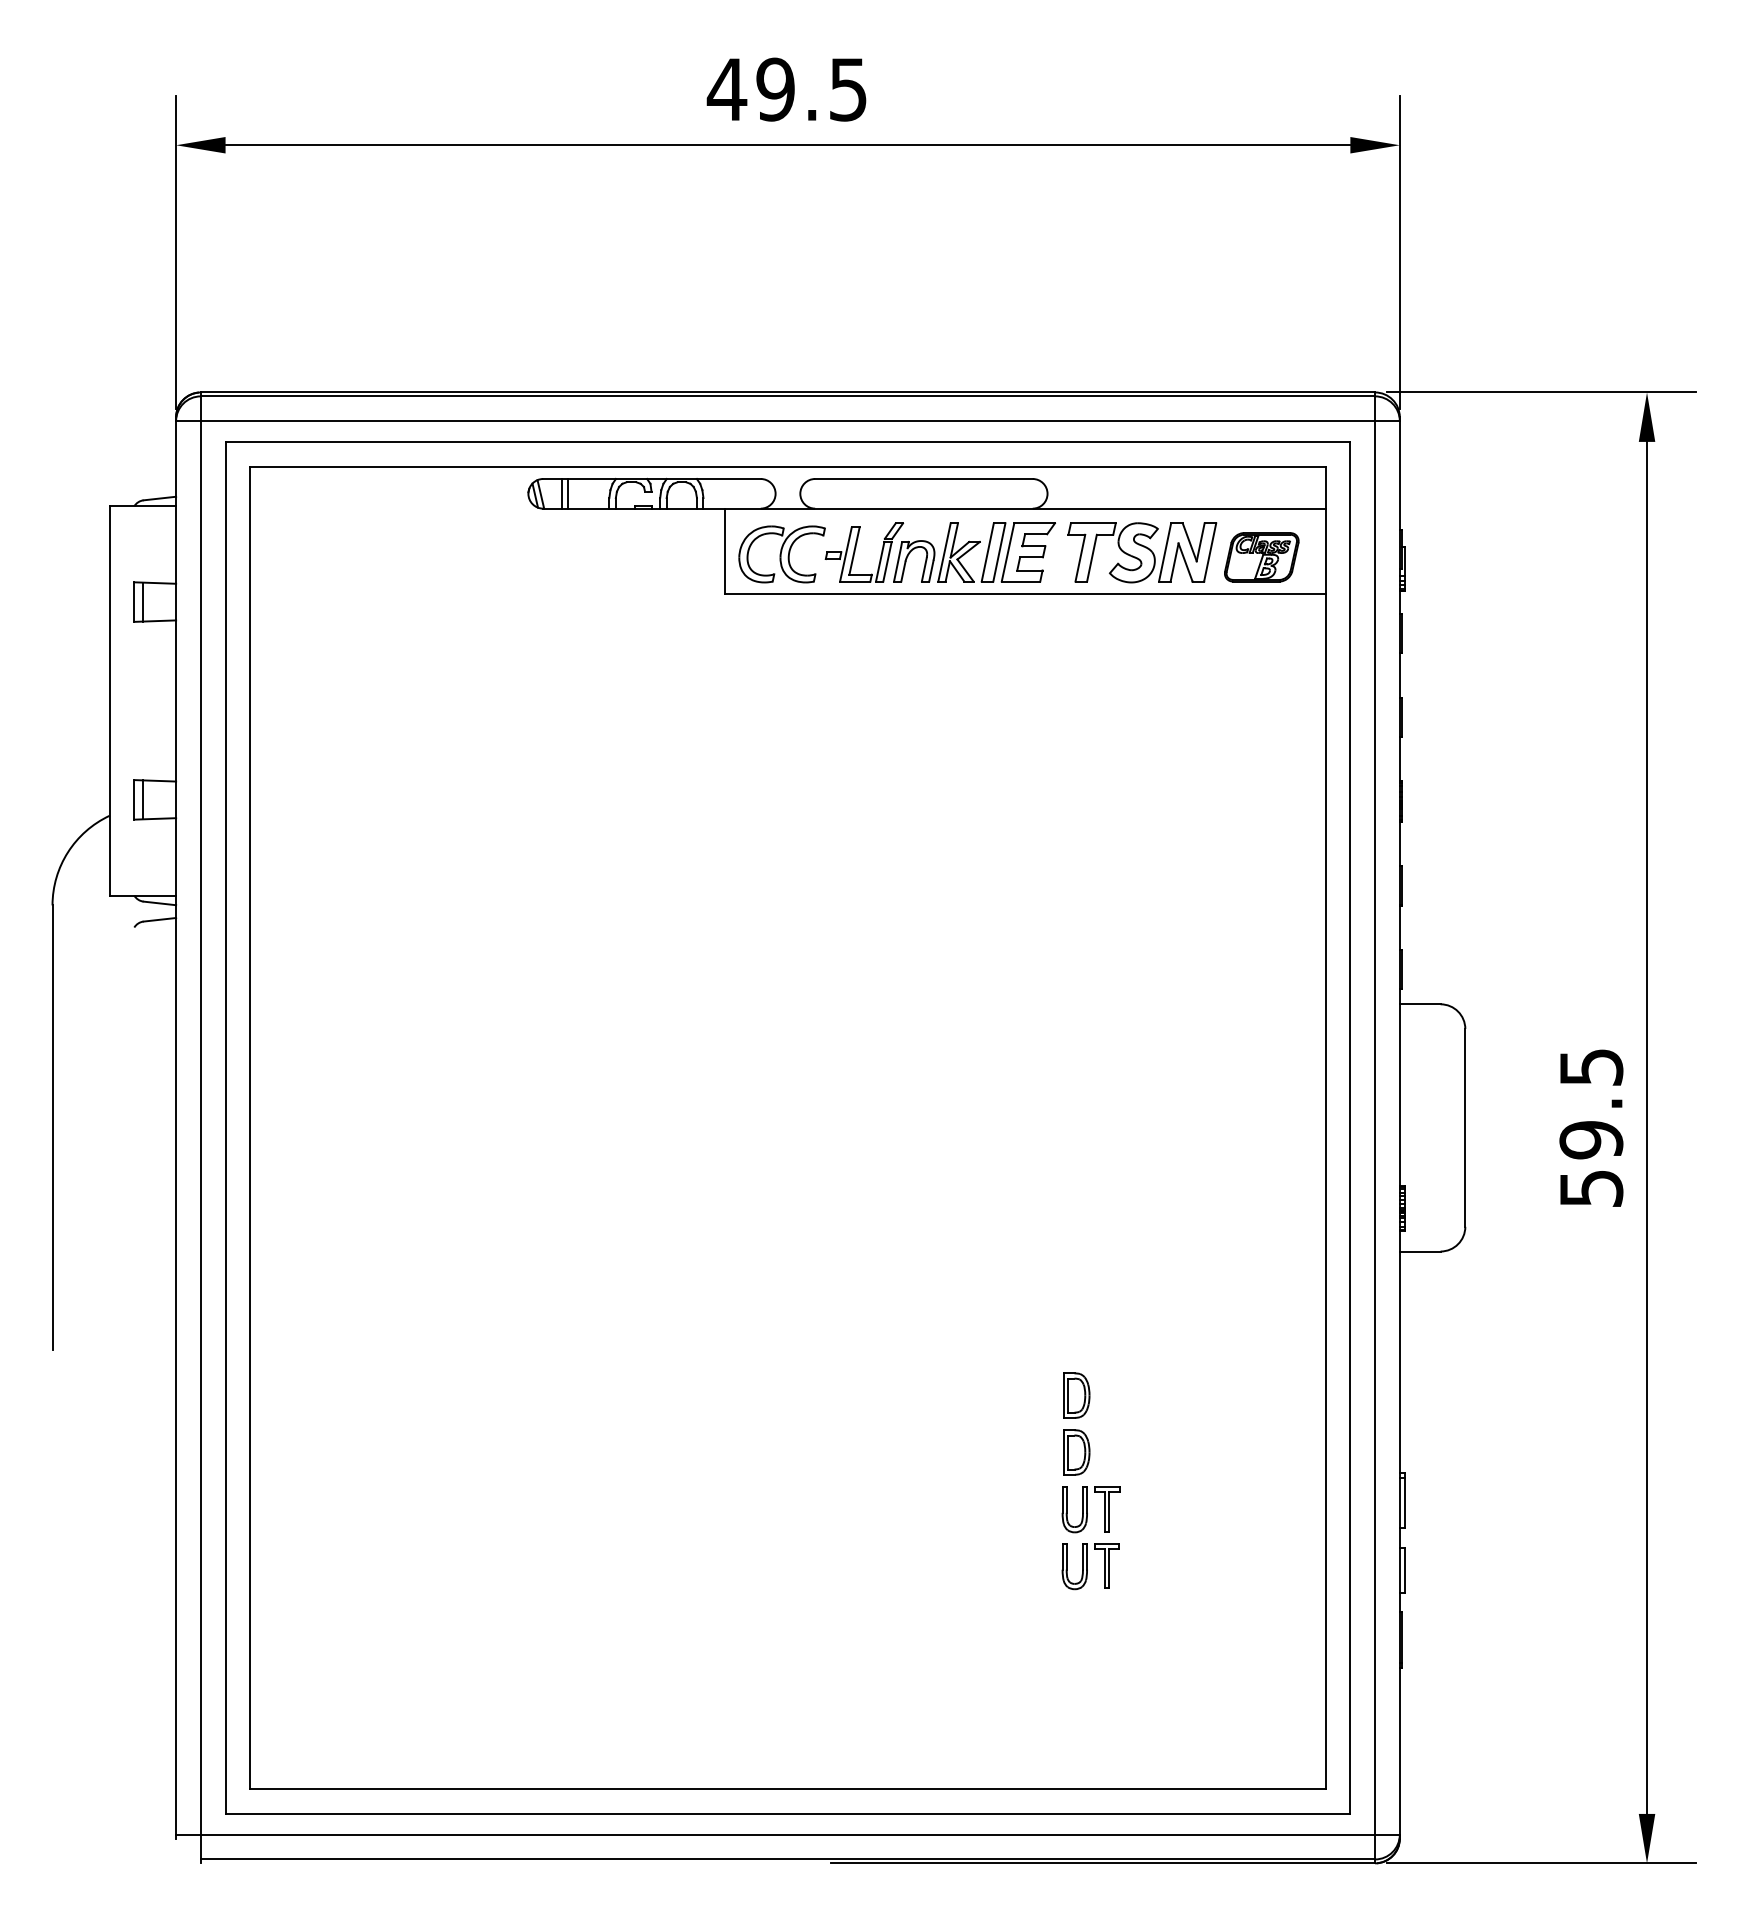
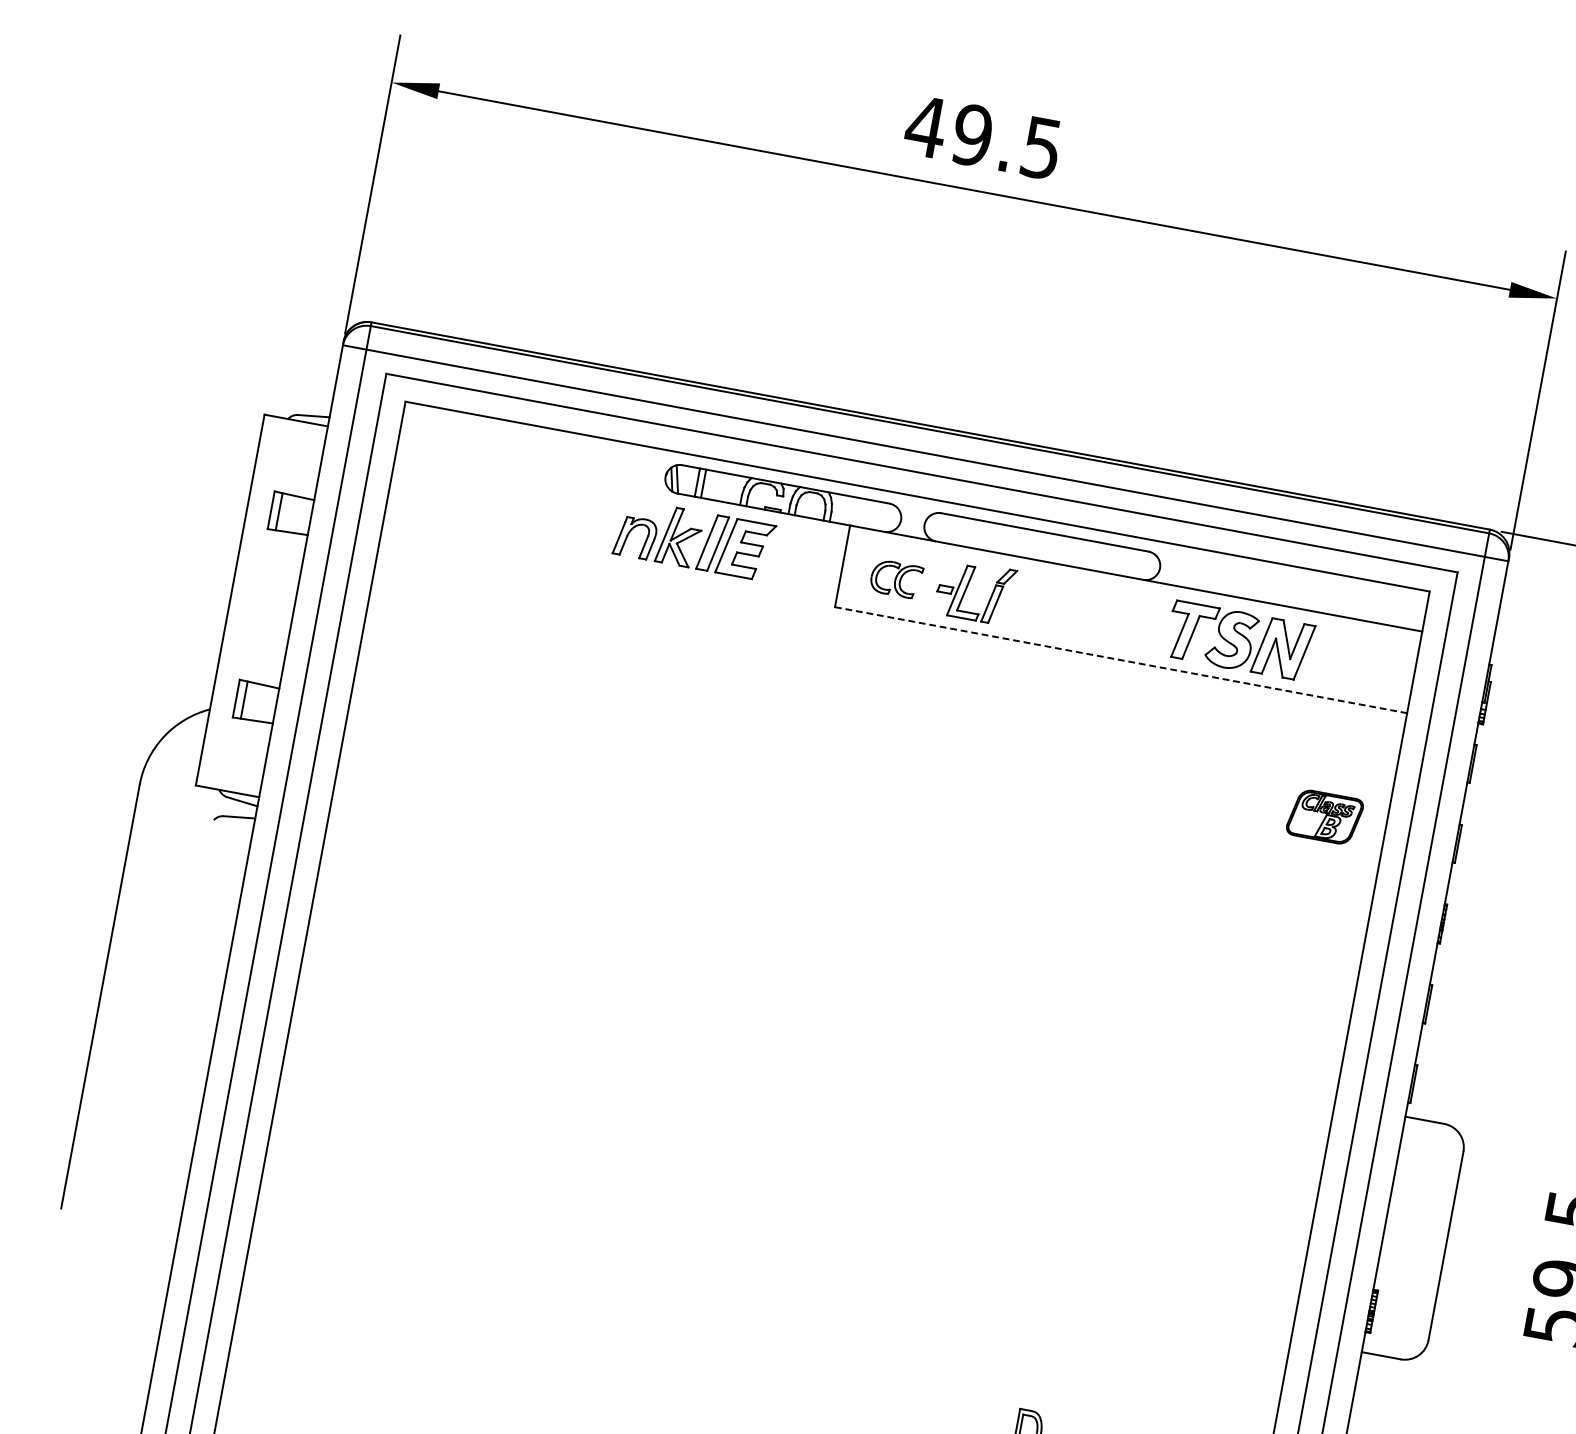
part: (974, 552) -> (694, 539), moved
part: (781, 554) -> (895, 579), size x0.6
part: (1261, 557) -> (1324, 817), moved
line: (1025, 594) -> (1121, 660), solid -> dashed

